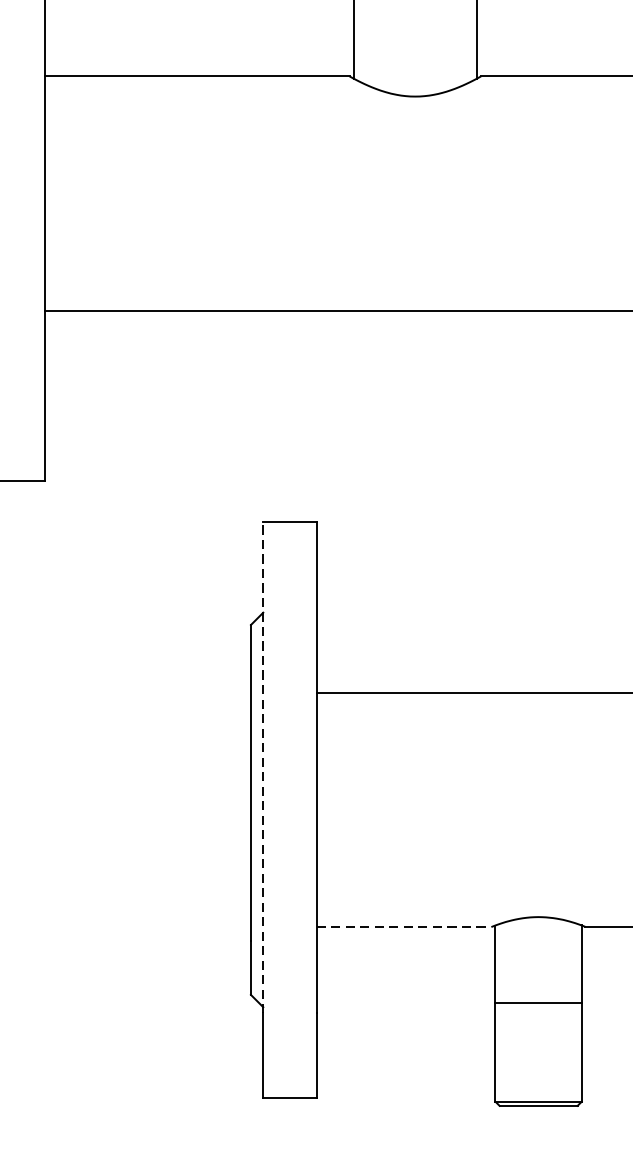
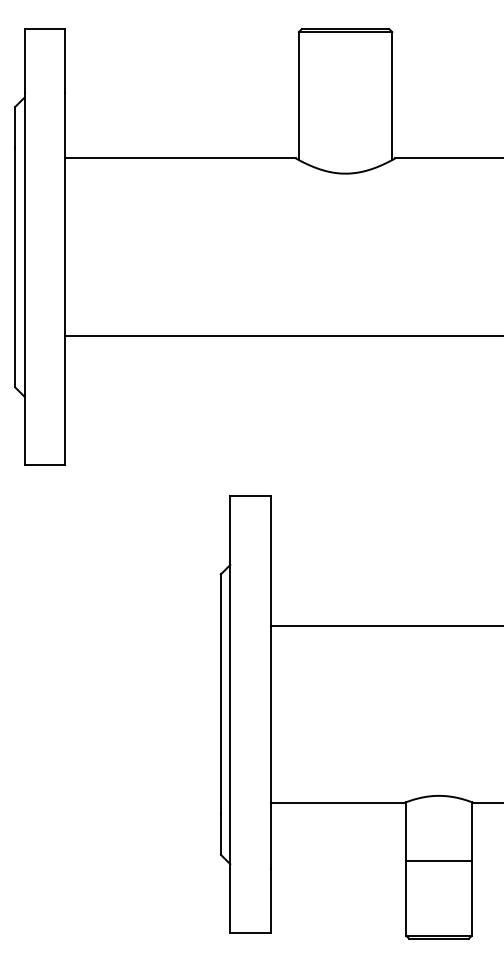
line: (263, 767) -> (230, 682), dashed -> solid
line: (404, 927) -> (337, 803), dashed -> solid

